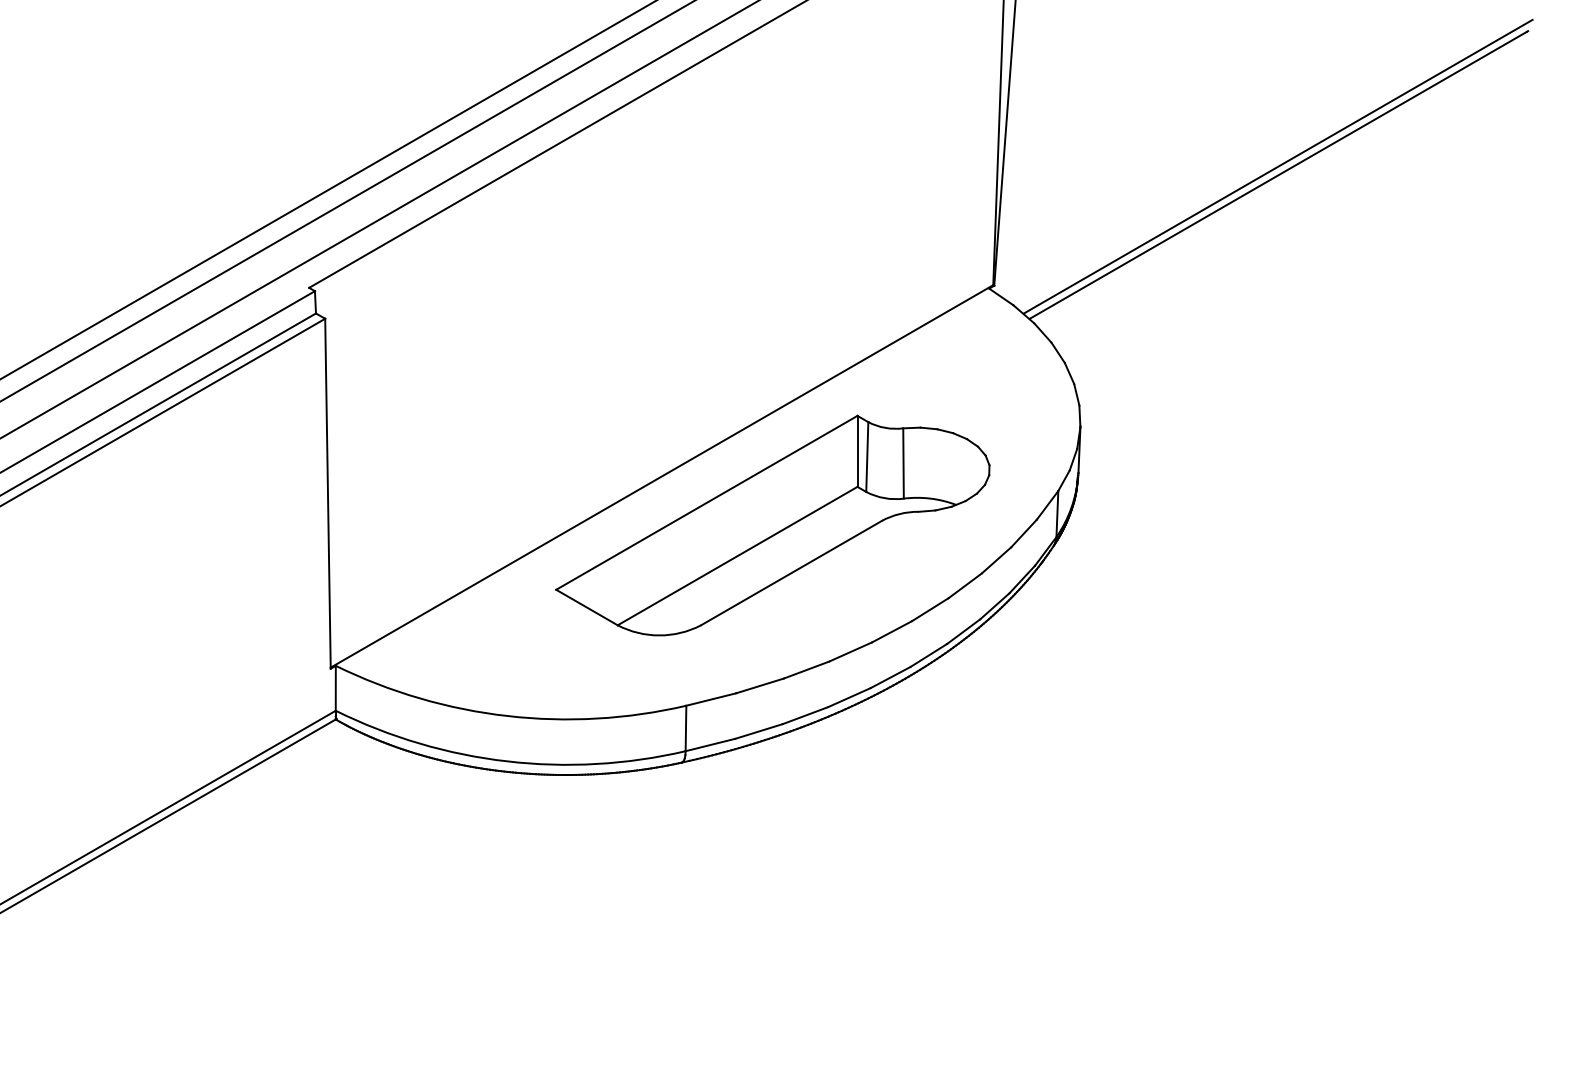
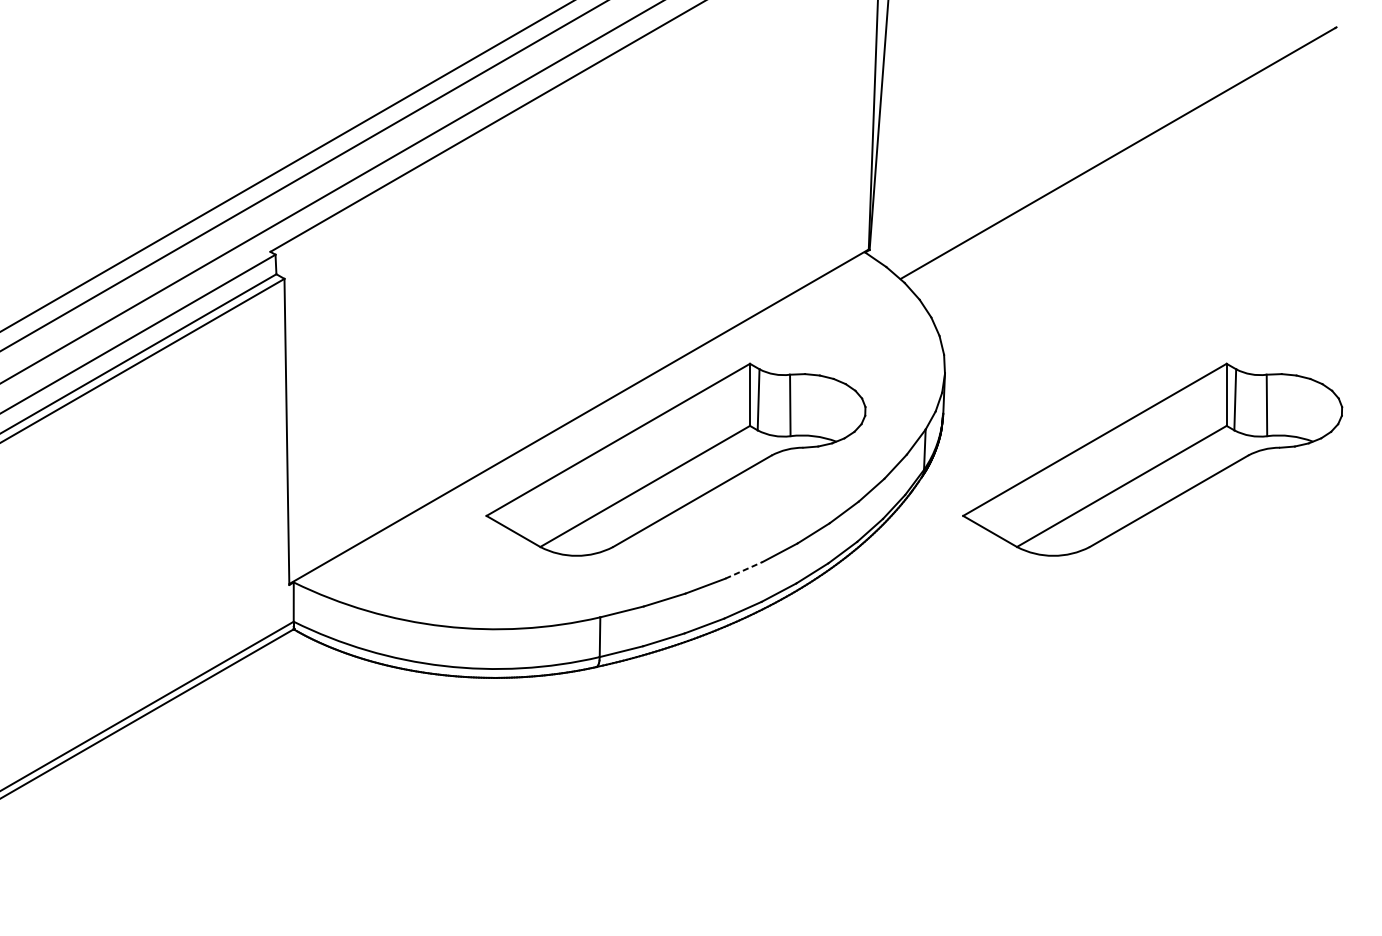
line: (1277, 166) -> (1117, 145), removed
part: (1317, 525) -> (1152, 459), added
line: (851, 651) -> (744, 569), solid -> dashed

